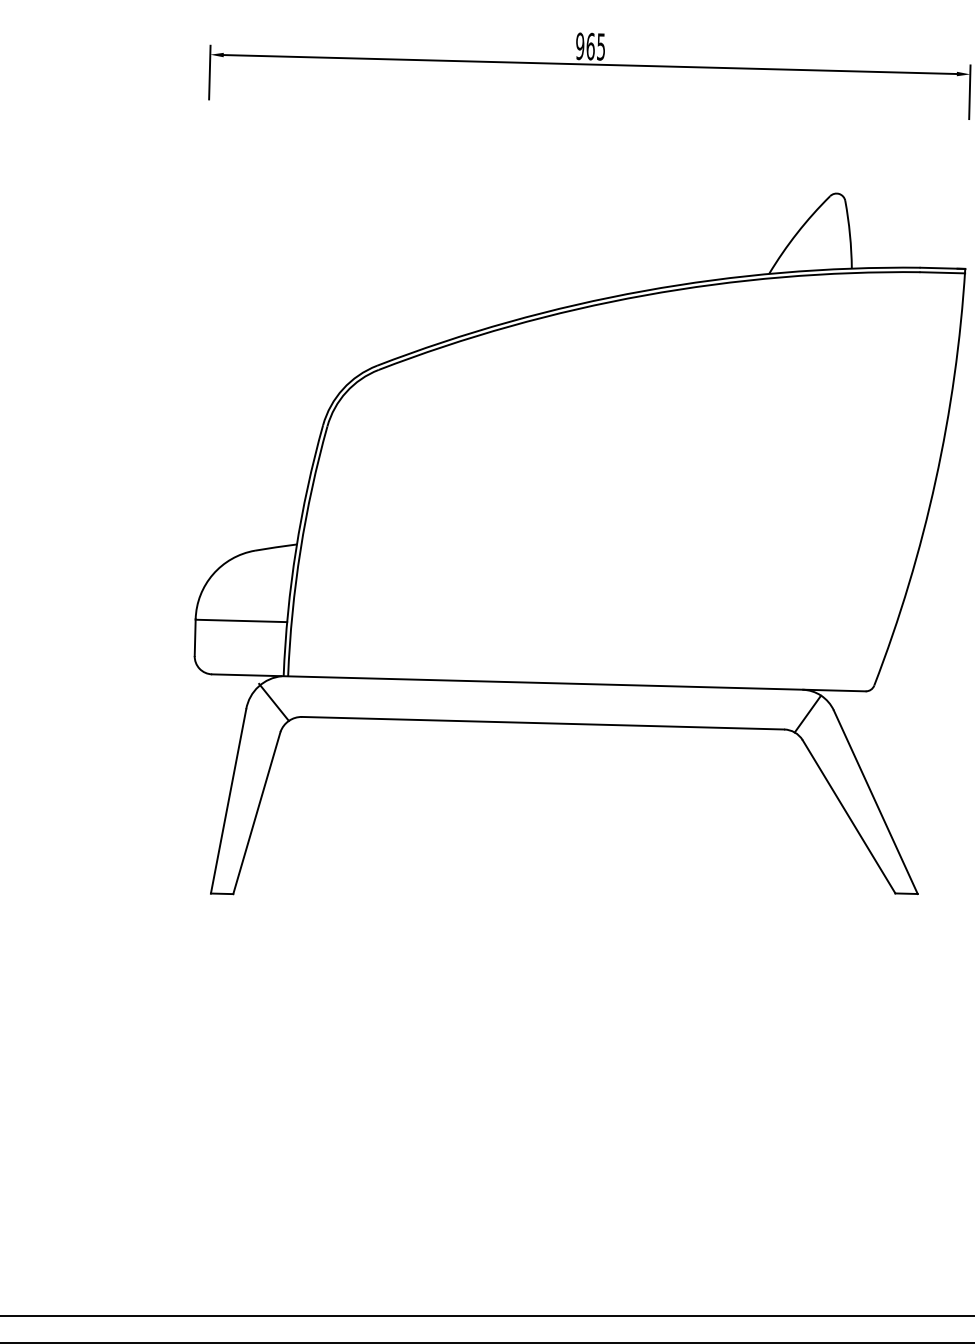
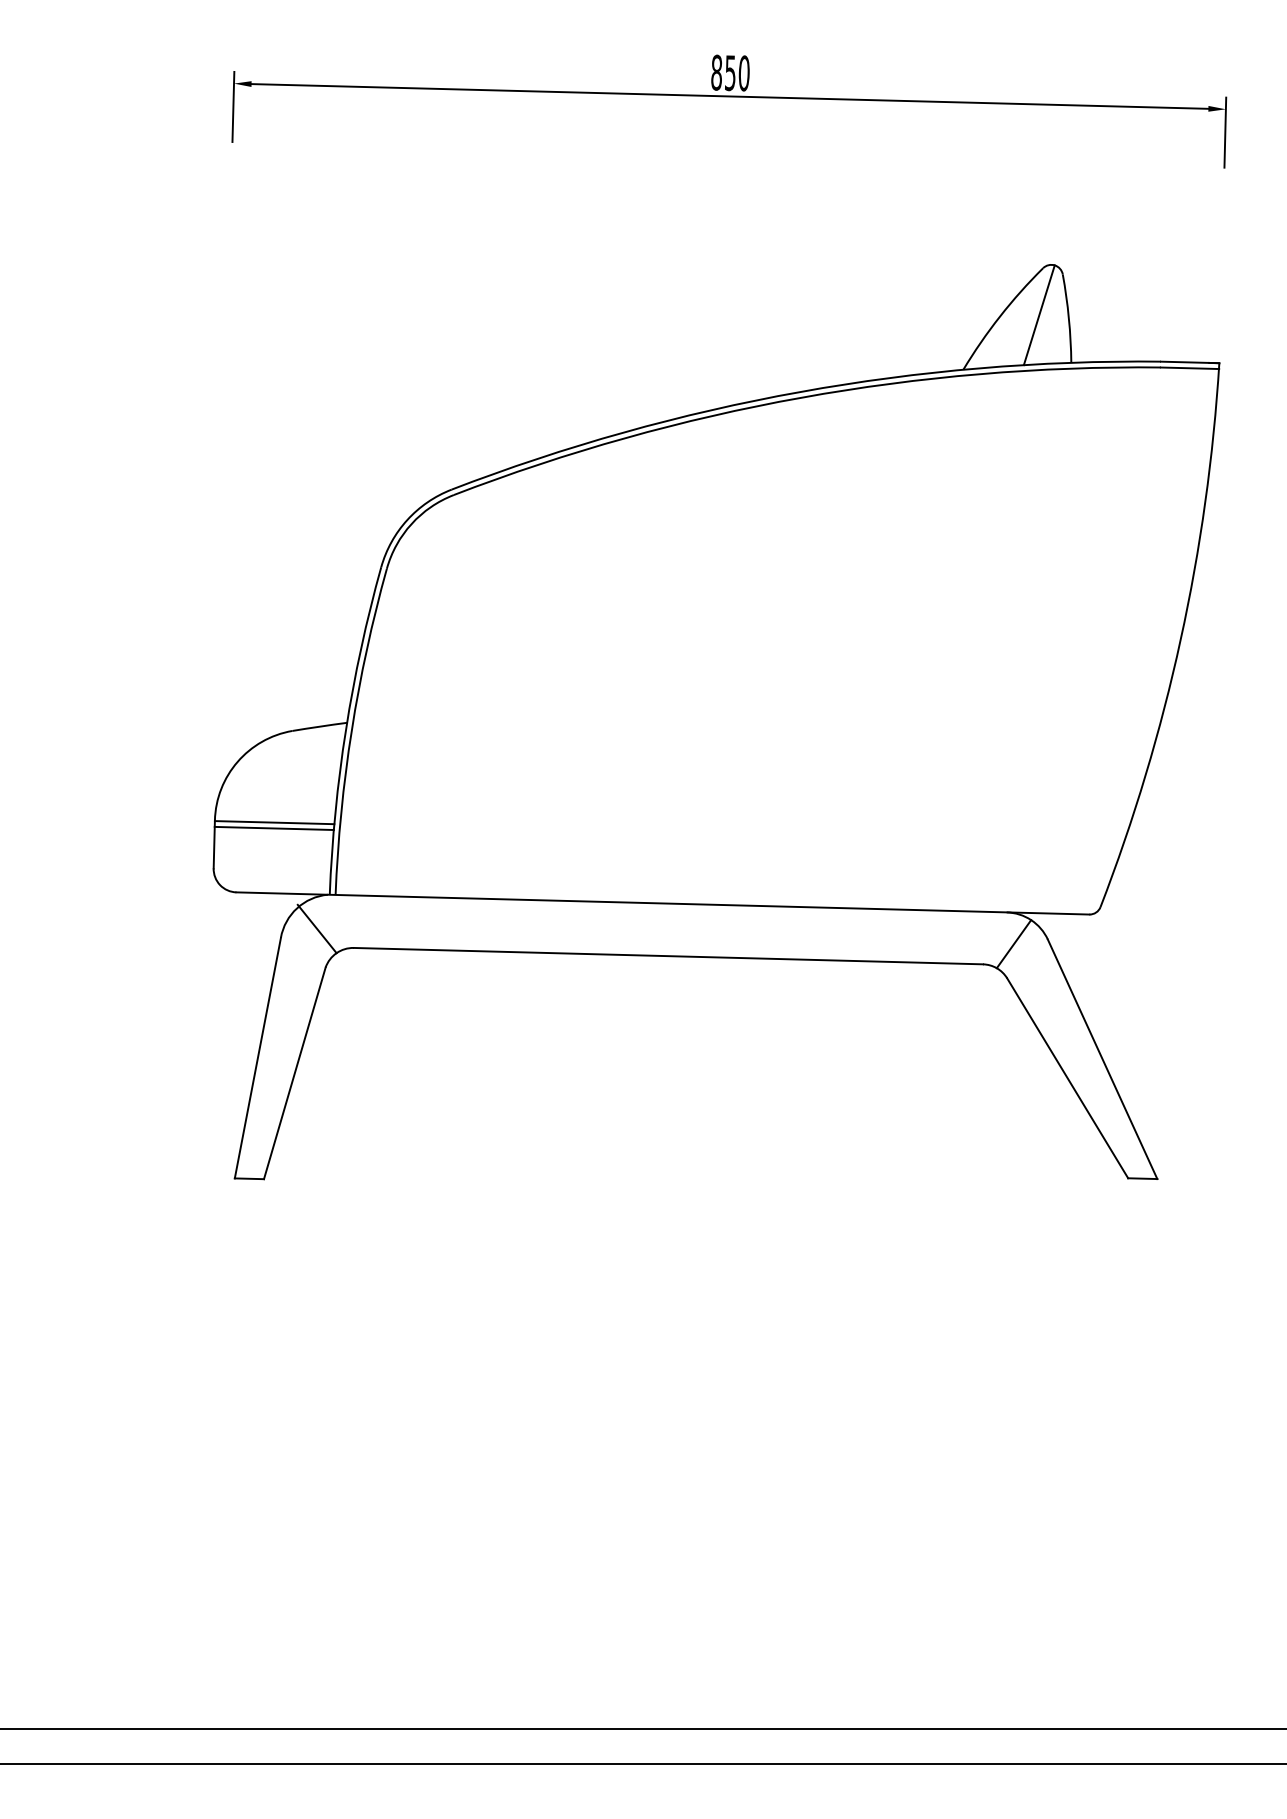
text: (590, 46) -> (730, 72), 965 -> 850
line: (826, 232) -> (1038, 315), added
line: (240, 625) -> (273, 828), added

